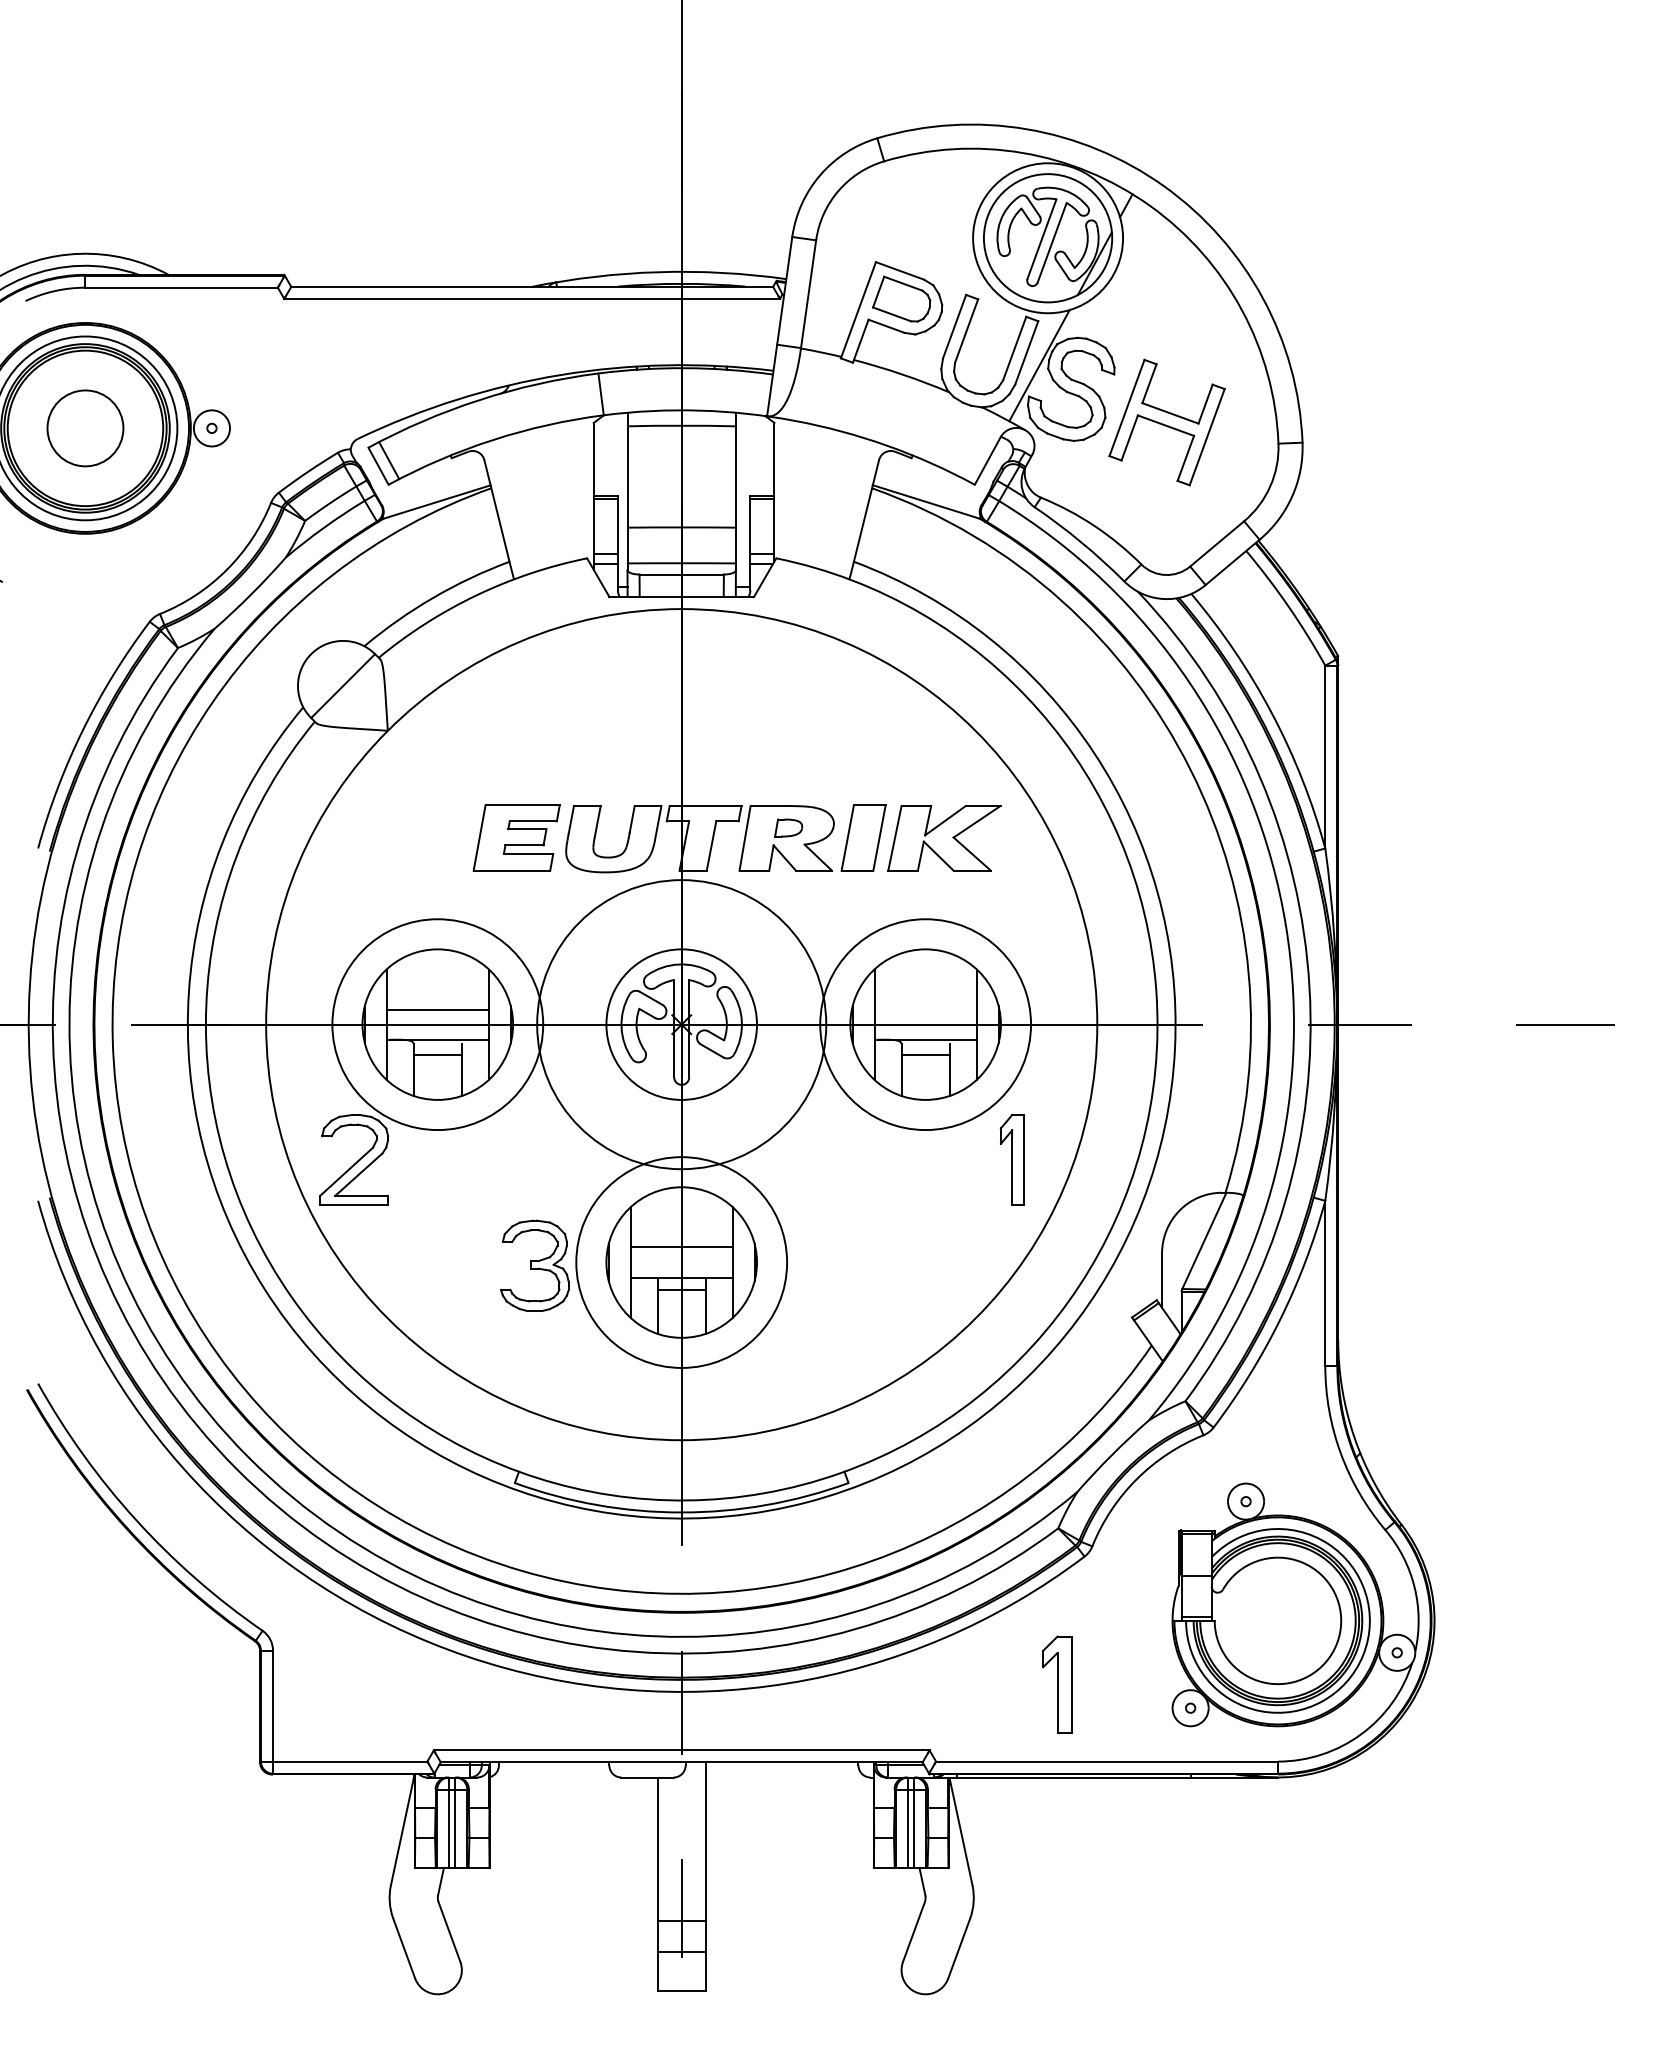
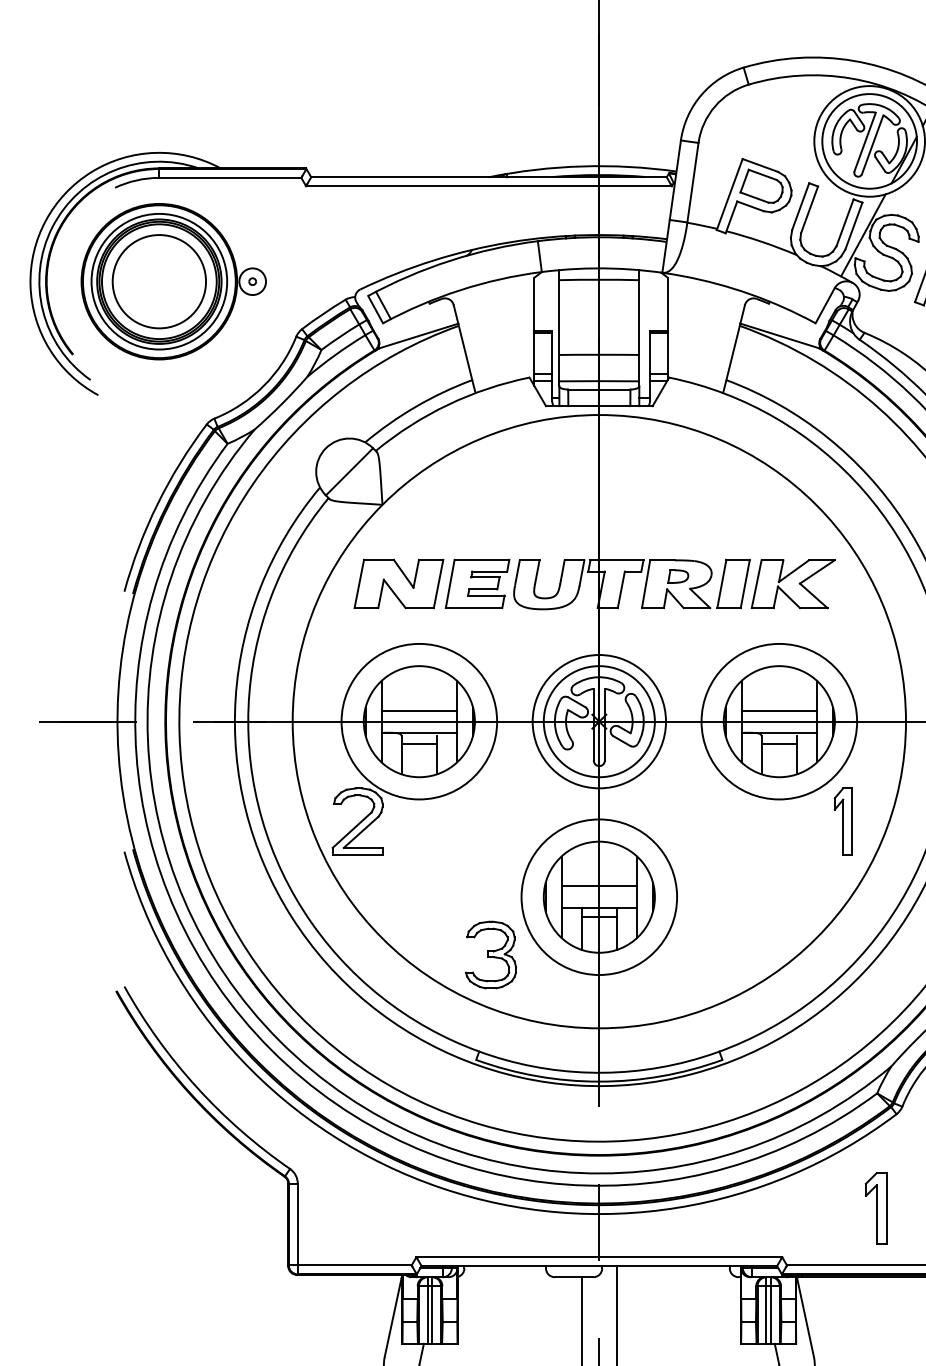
circle: (85, 428) -> (159, 281), size x1.67
part: (410, 837) -> (399, 583), added
line: (925, 1009) -> (779, 710), added
circle: (681, 1024) -> (599, 721), size x0.62
part: (534, 1265) -> (490, 954), moved

